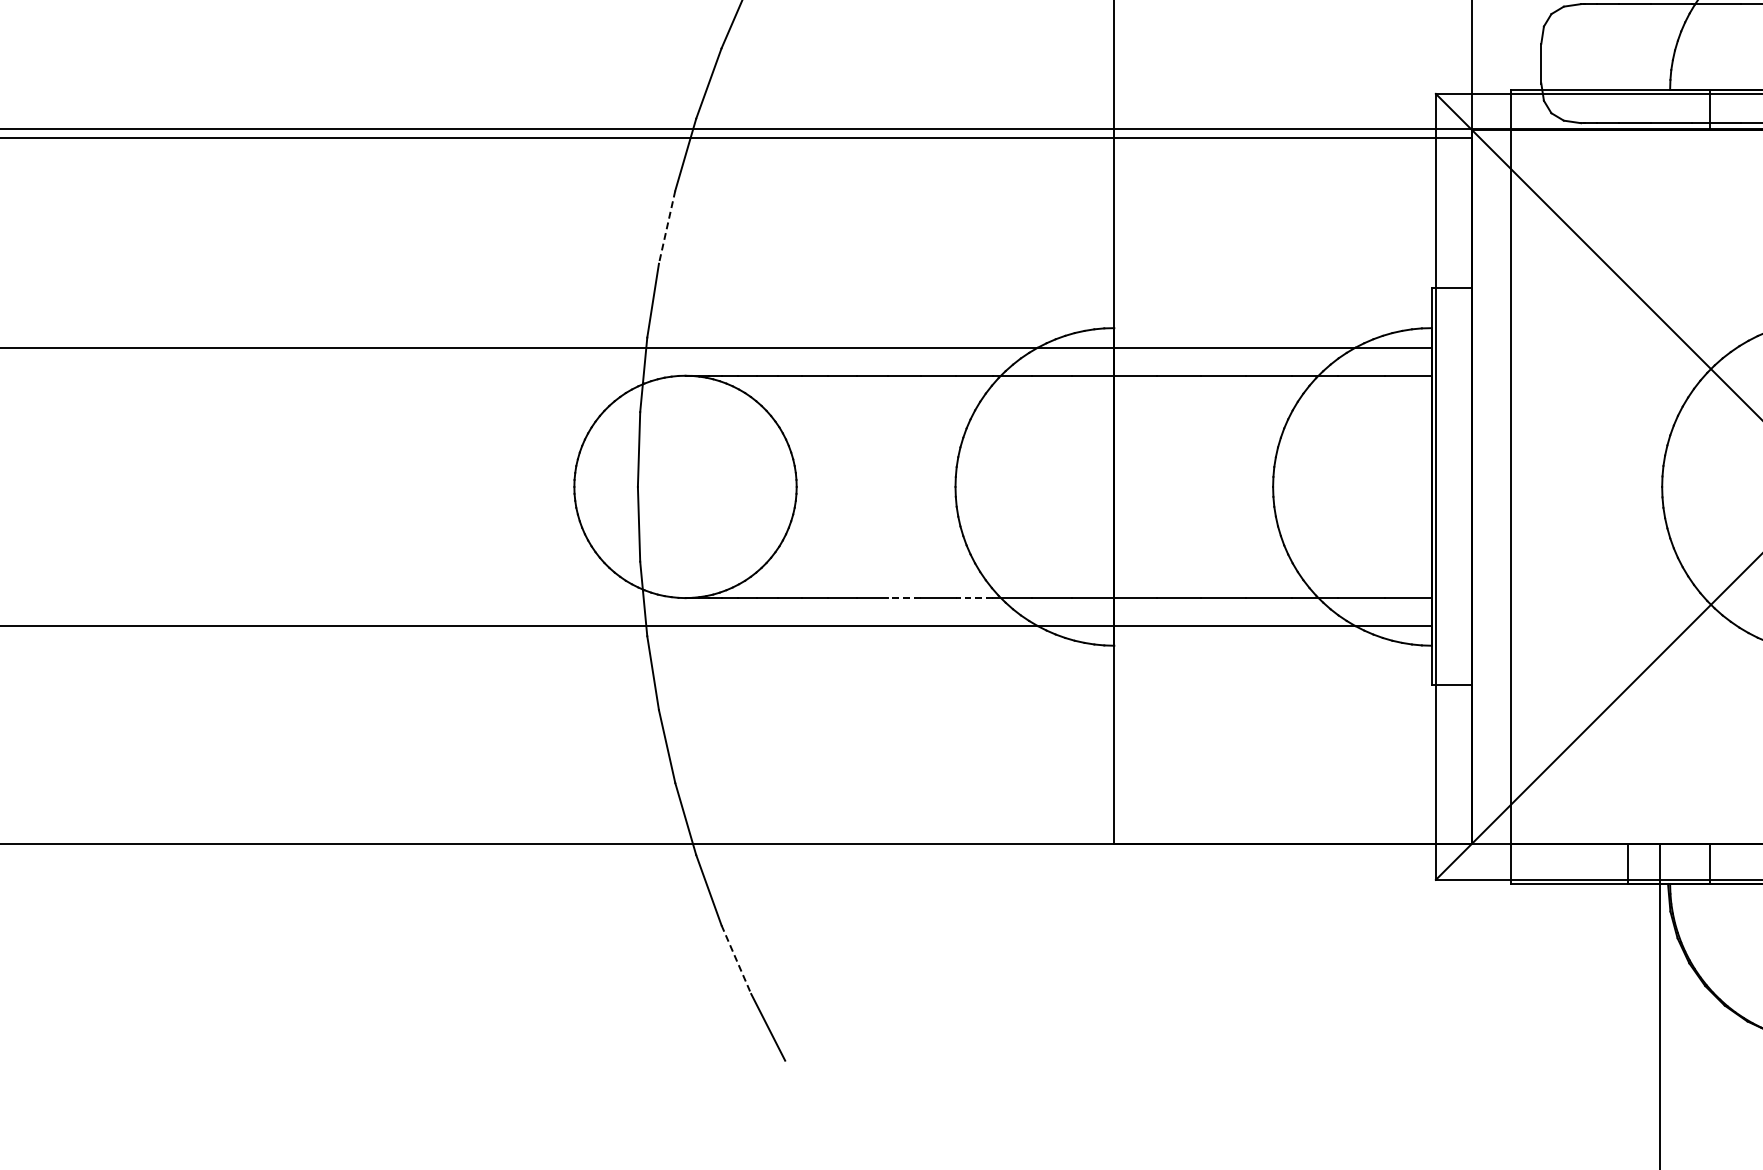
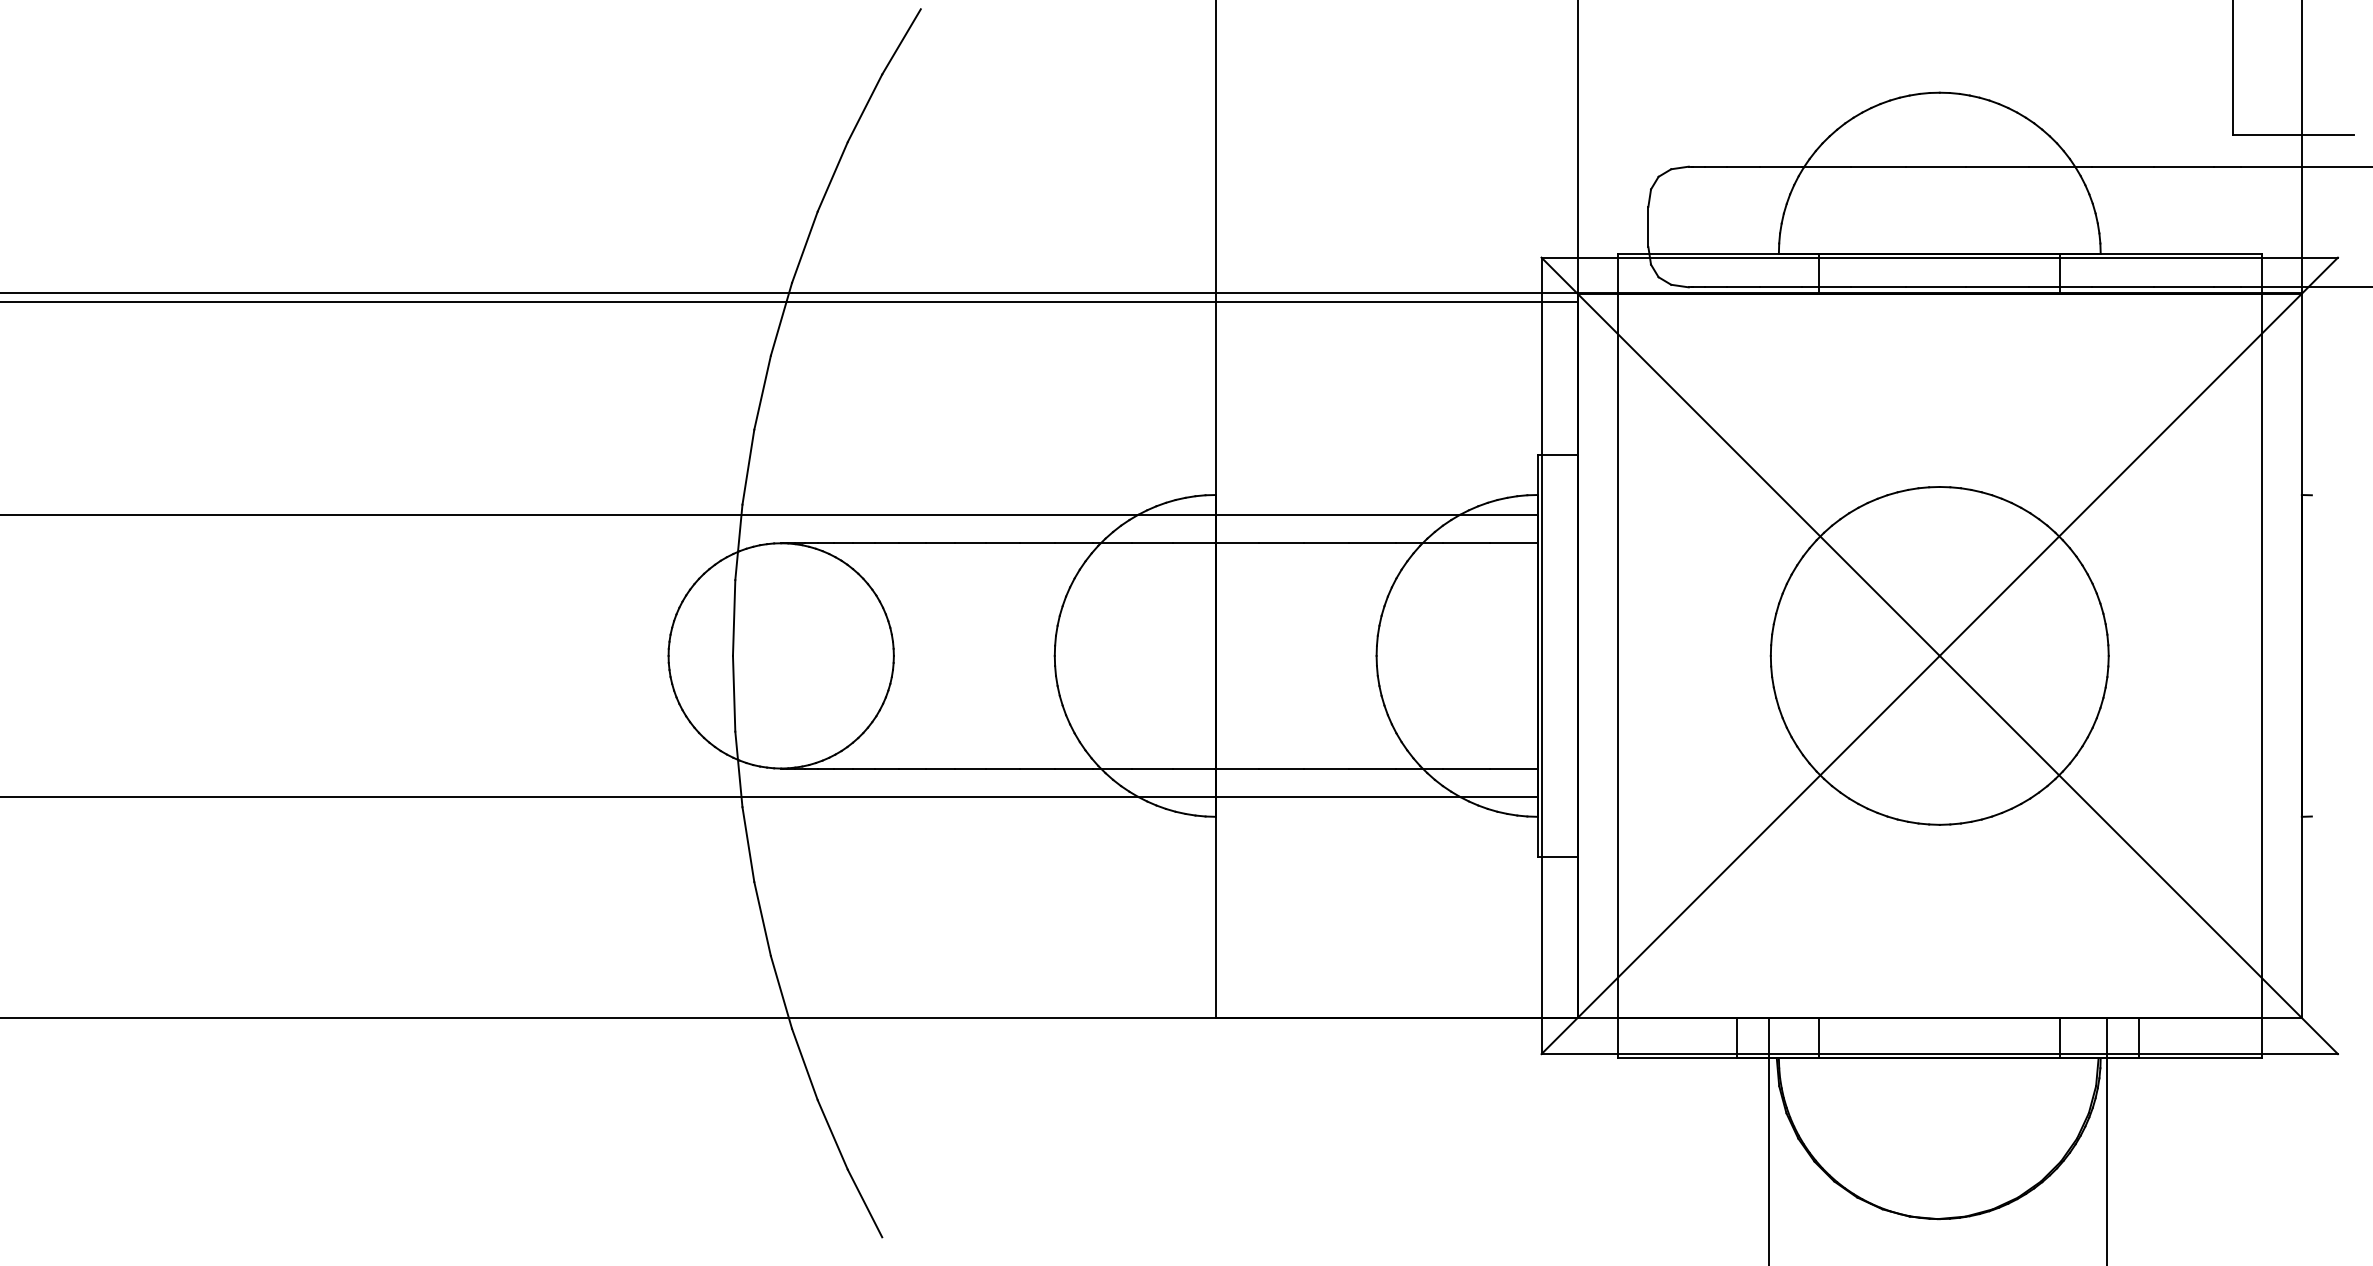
line: (667, 226) -> (762, 392), dashed -> solid
line: (903, 598) -> (1002, 768), dashed -> solid
line: (974, 598) -> (1074, 768), dashed -> solid
line: (736, 959) -> (832, 1134), dashed -> solid

